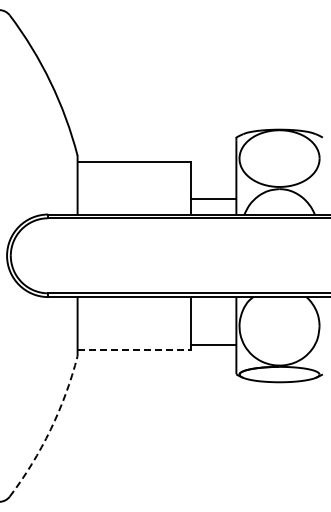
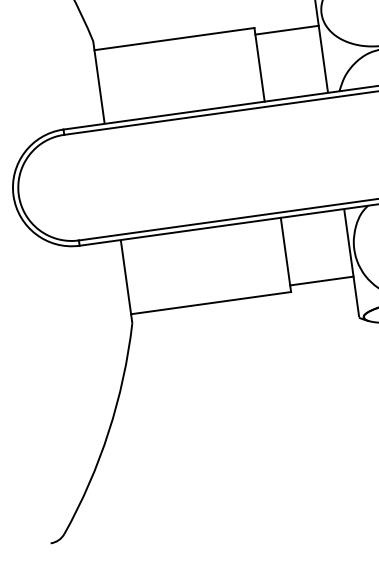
line: (213, 198) -> (286, 29), moved
line: (134, 349) -> (211, 302), dashed -> solid
arc: (50, 429) -> (108, 431), dashed -> solid

